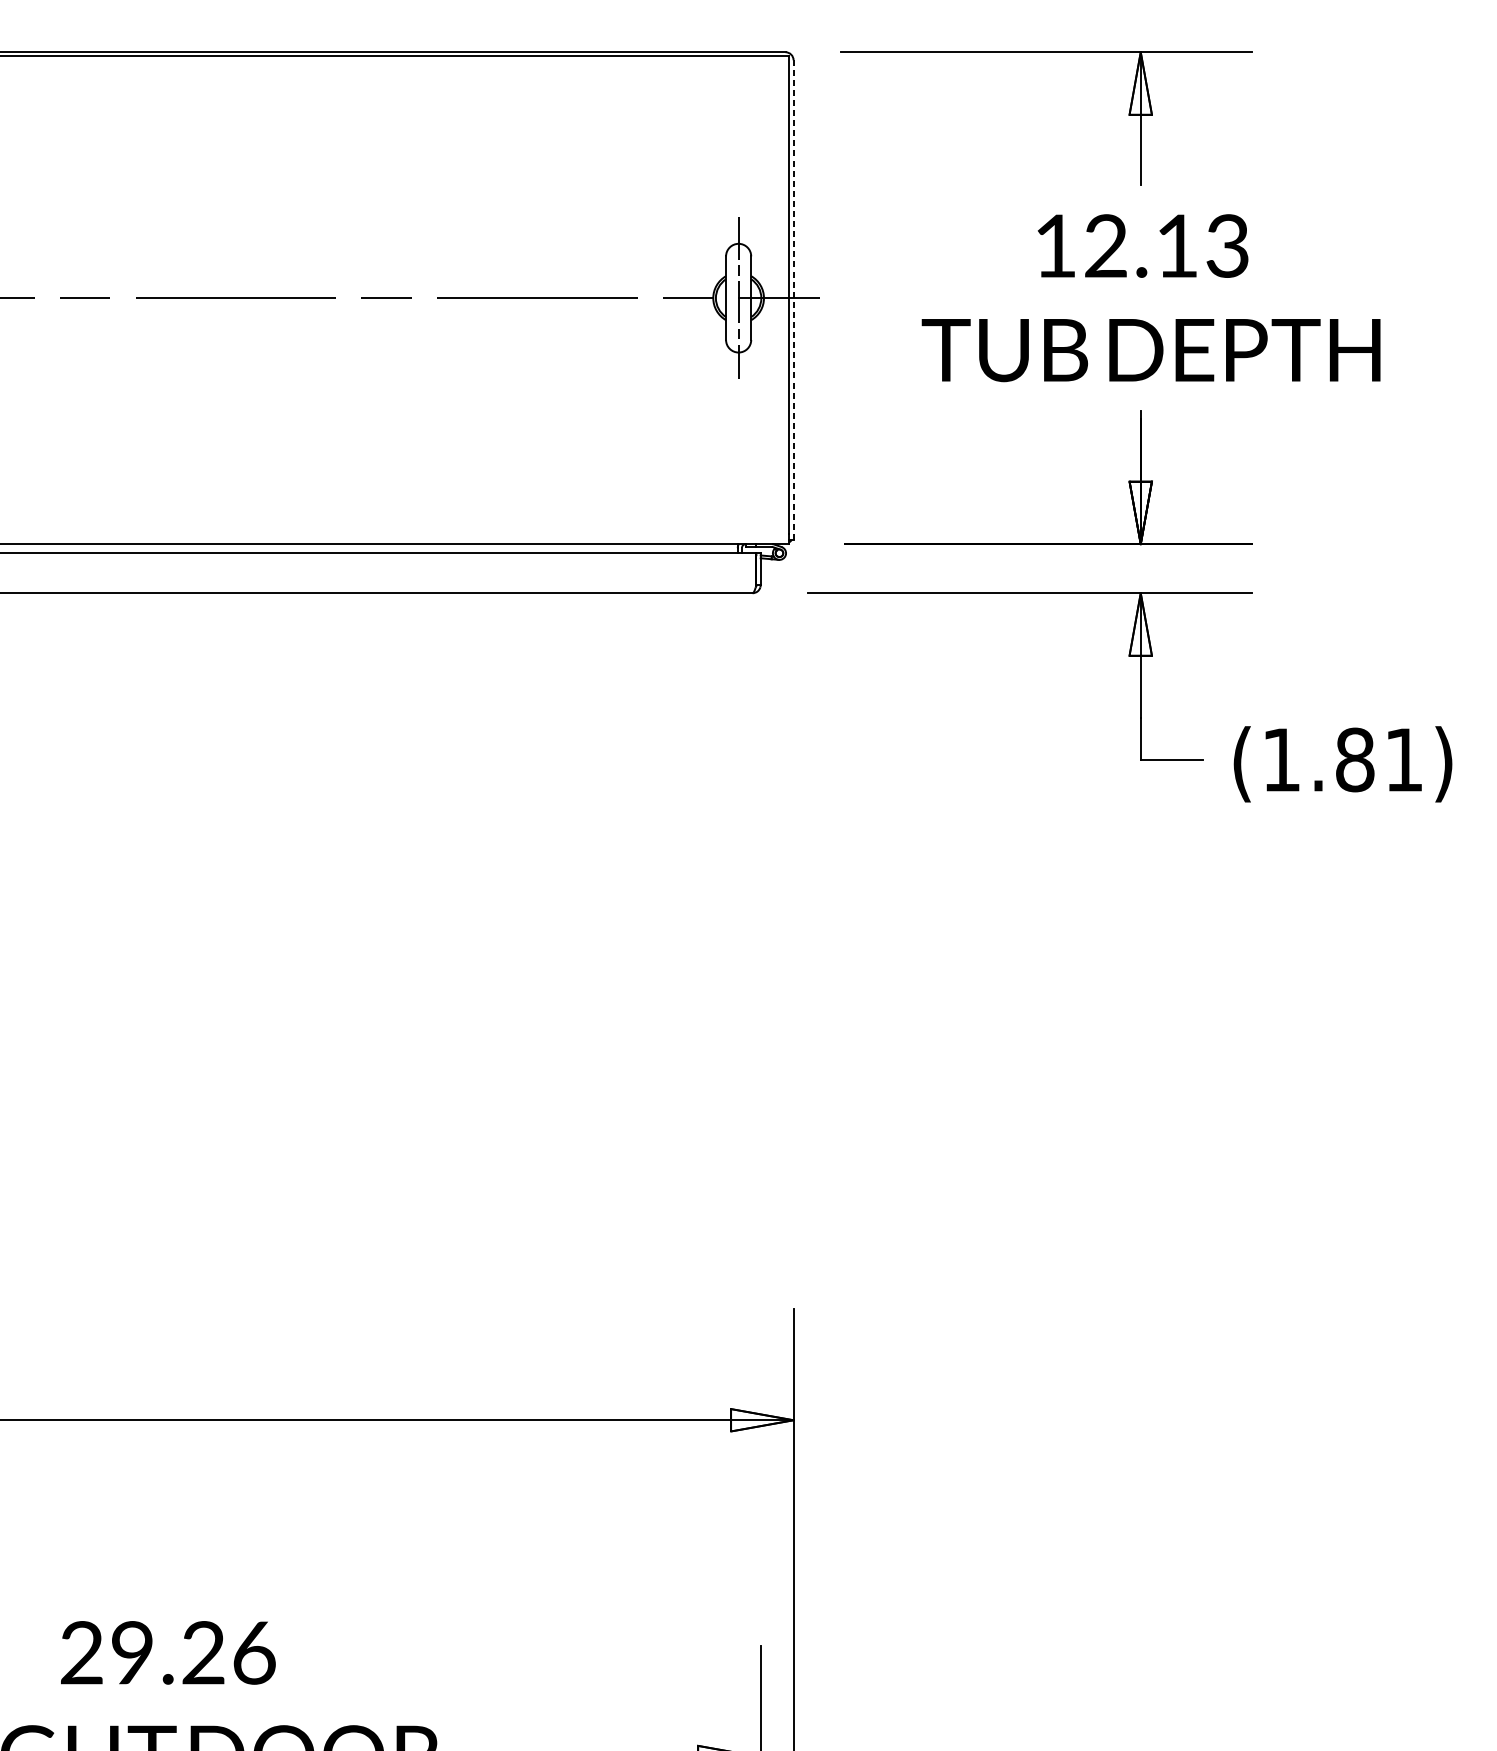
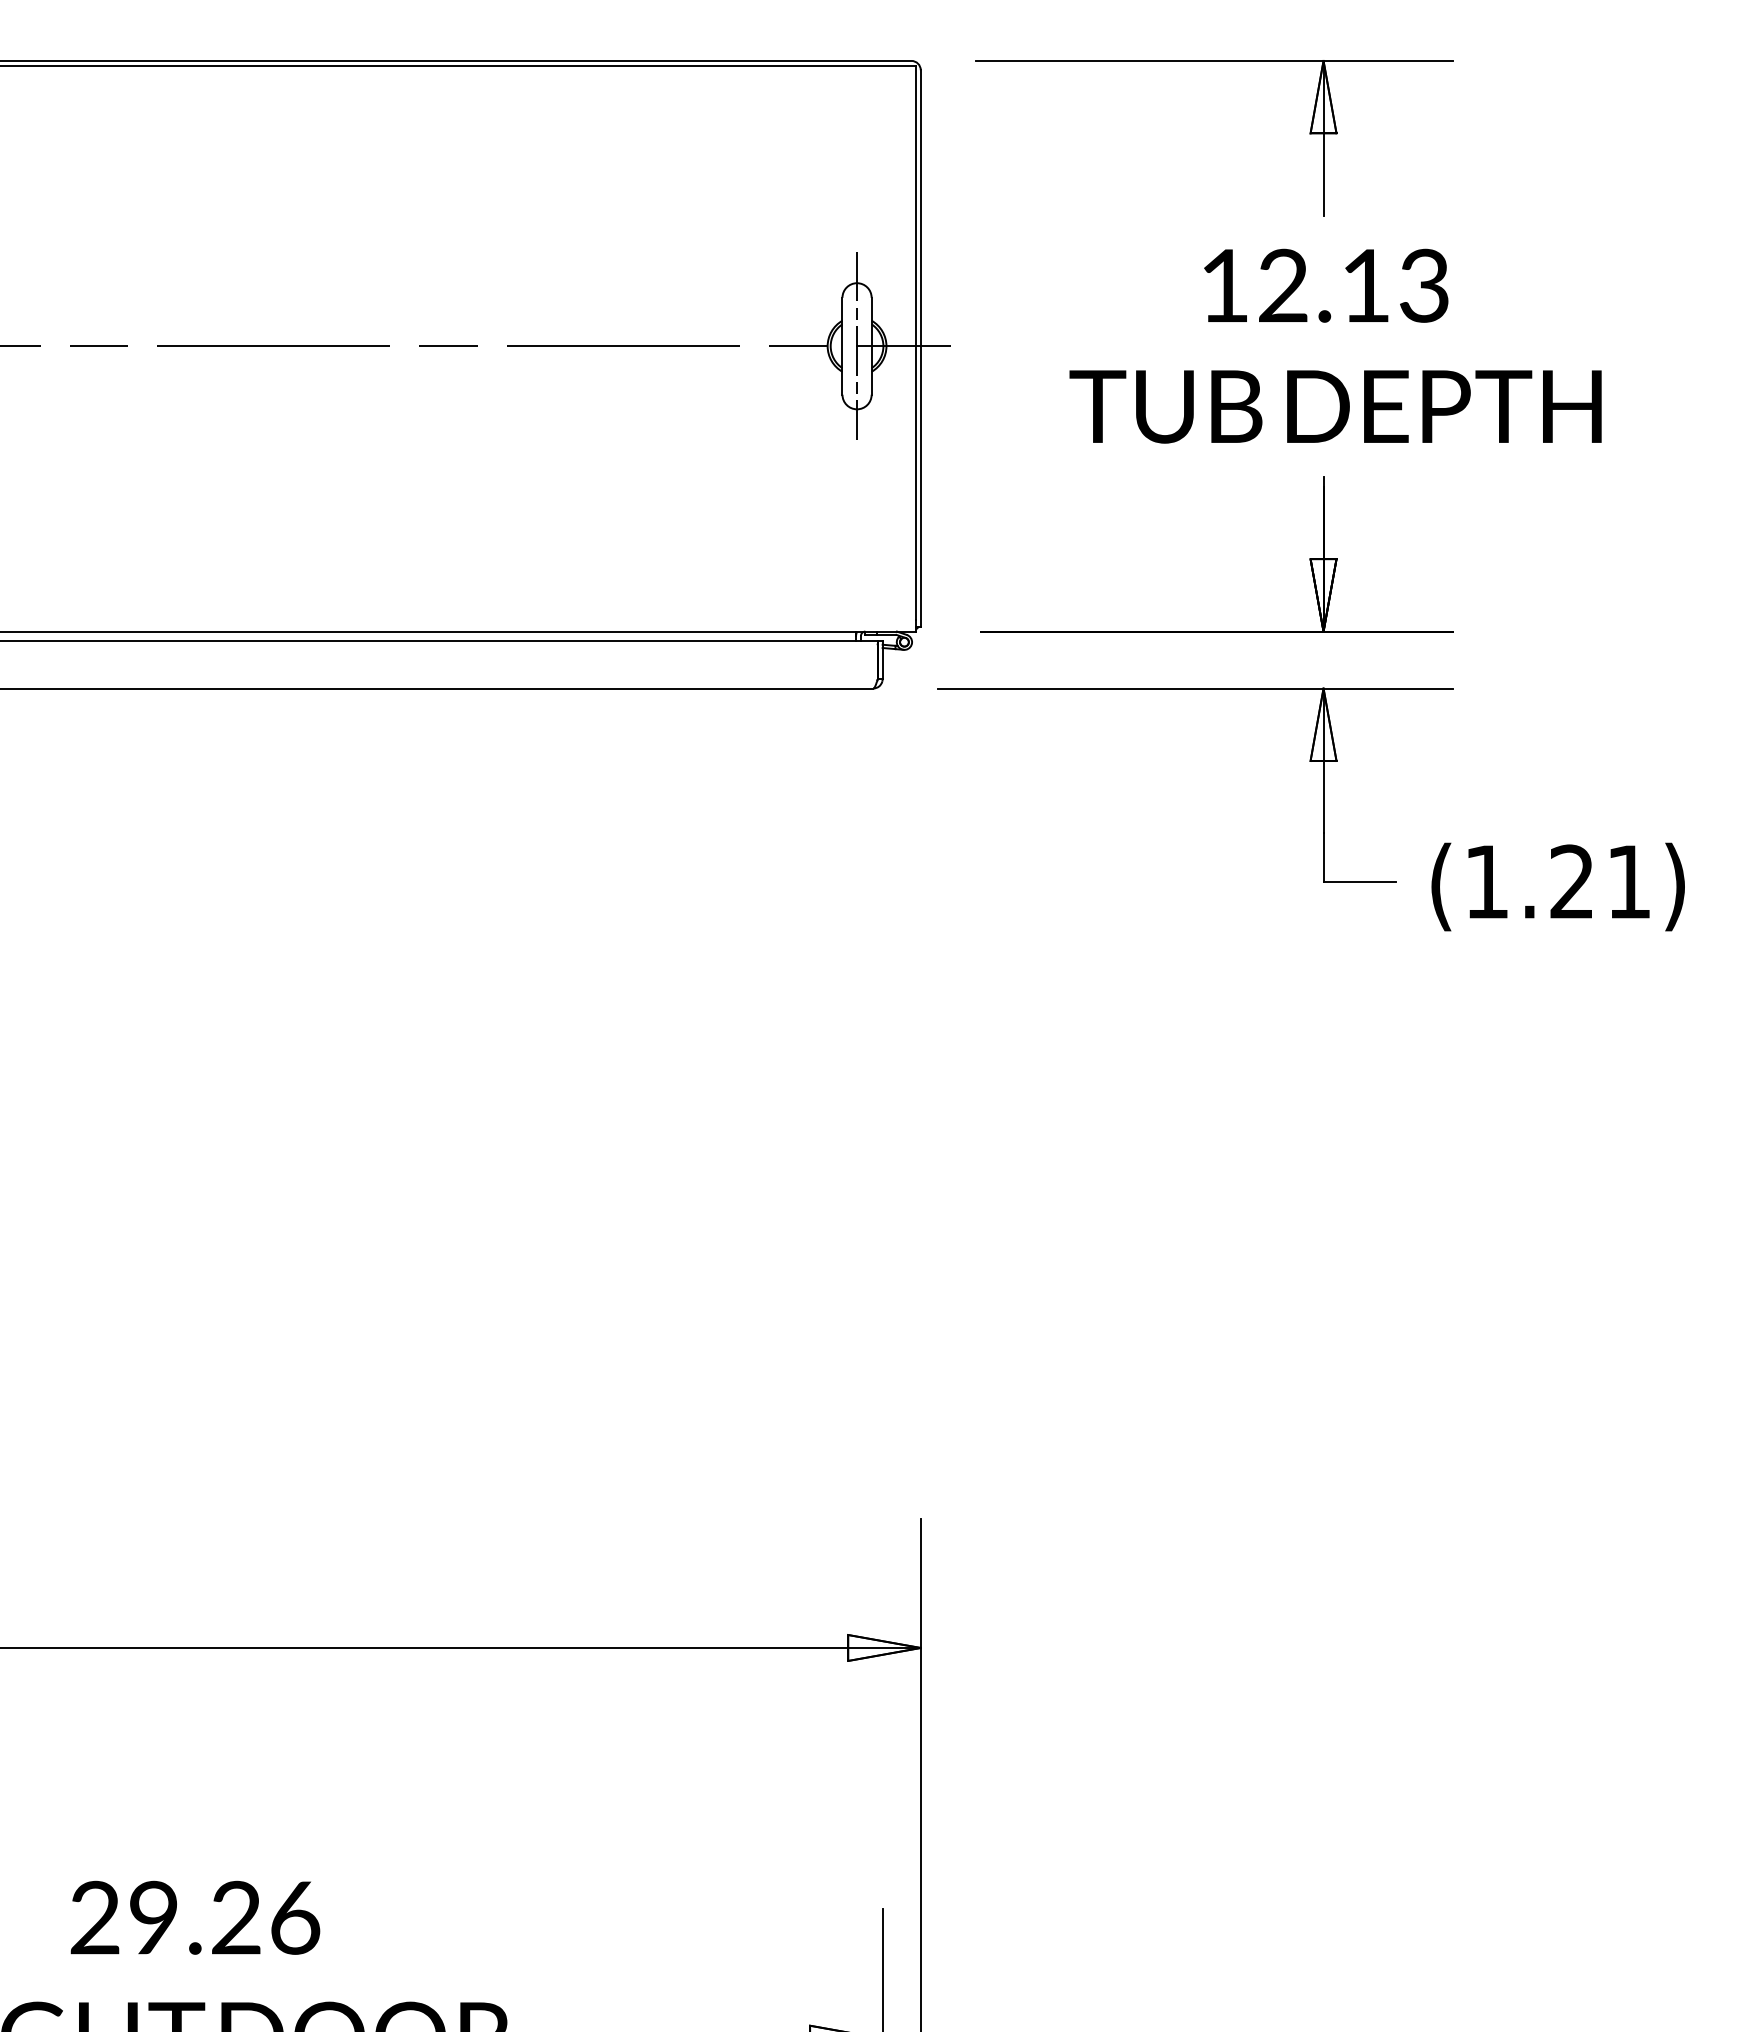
line: (793, 299) -> (920, 347), dashed -> solid
text: (1355, 759) -> (1572, 881), (1.81) -> (1.21)

